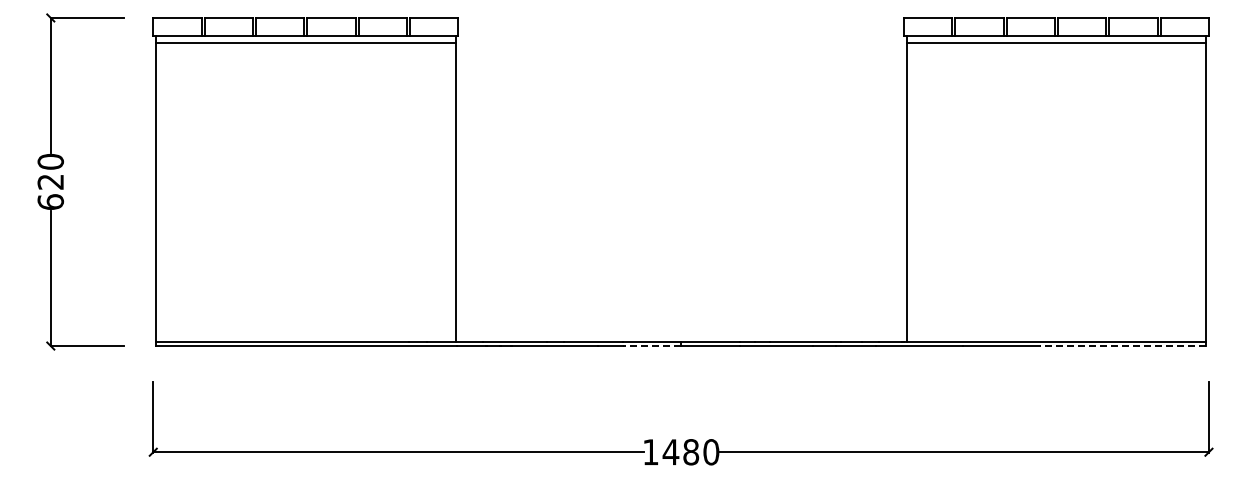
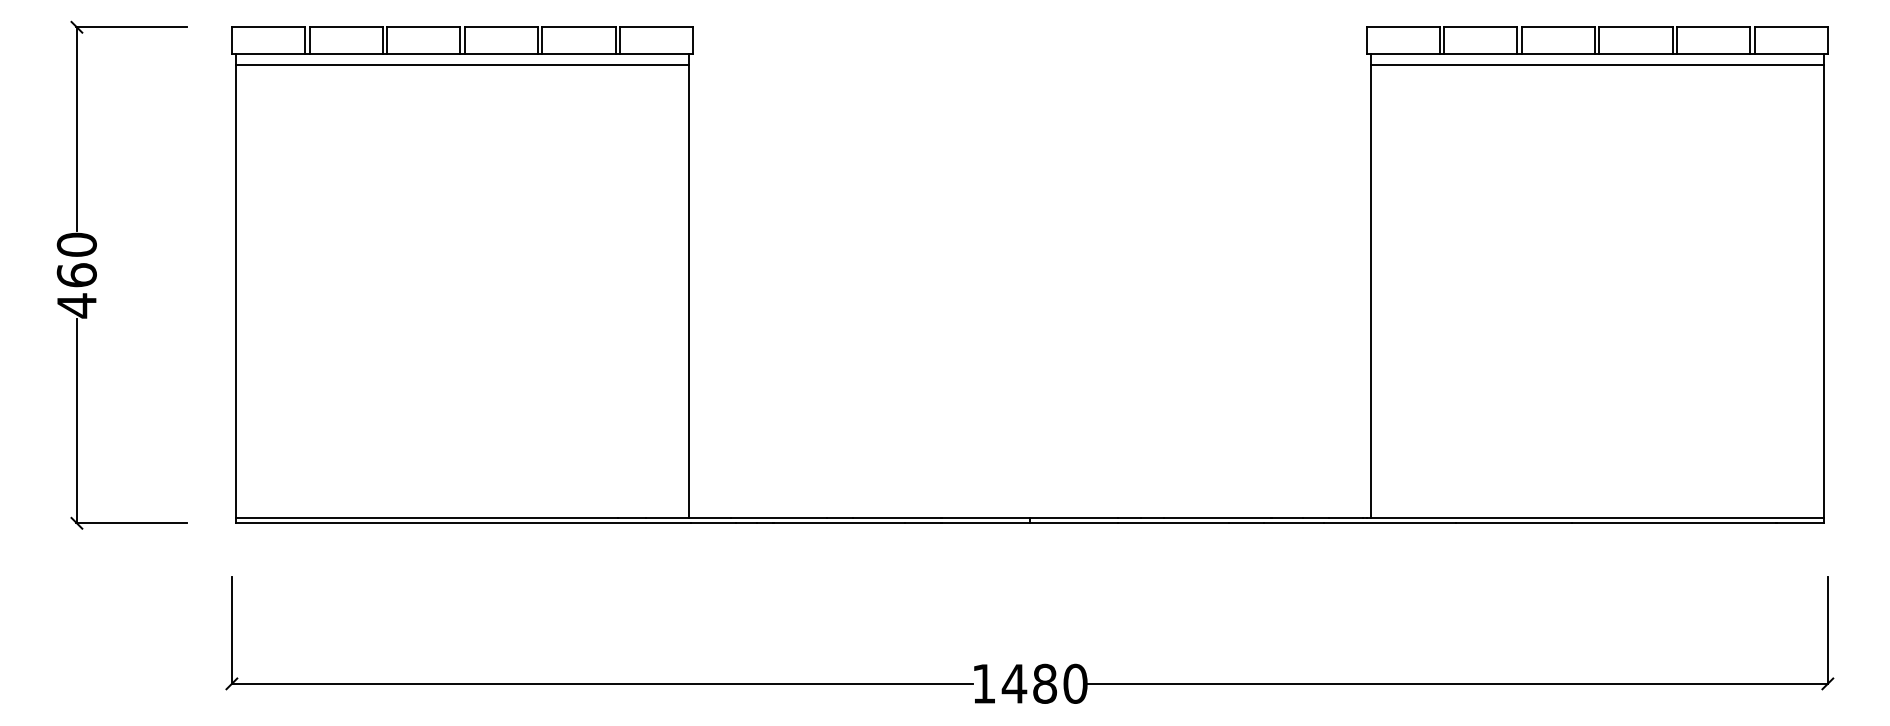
text: (50, 192) -> (76, 291), 620 -> 460
line: (651, 346) -> (985, 524), dashed -> solid
line: (1122, 346) -> (1697, 524), dashed -> solid

